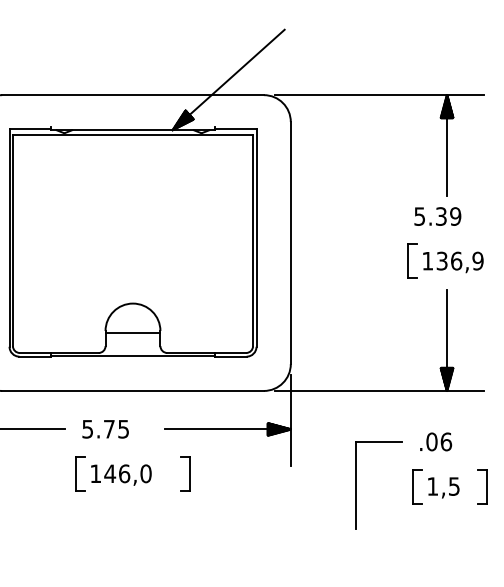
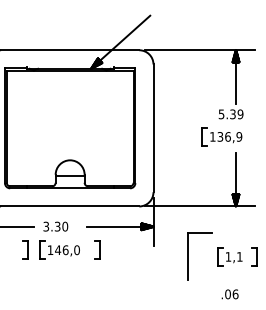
part: (444, 260) -> (221, 136), moved
text: (105, 428) -> (55, 226), 5.75 -> 3.30
text: (434, 442) -> (229, 294), moved
part: (48, 472) -> (25, 249), added
text: (453, 485) -> (239, 256), 1,5 -> 1,1

